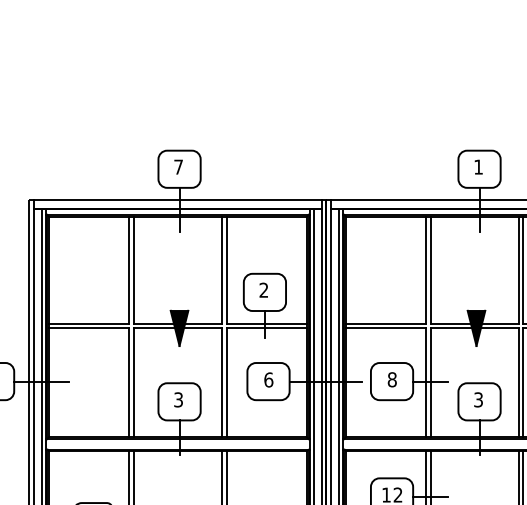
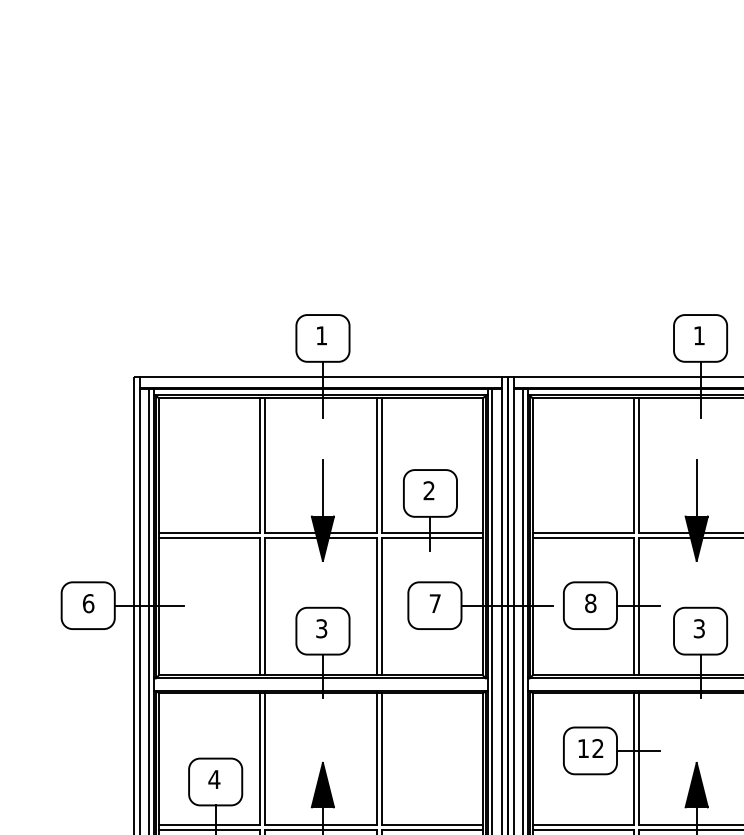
text: (178, 166) -> (321, 335), 7 -> 1
line: (179, 288) -> (322, 488), added
line: (476, 288) -> (696, 488), added
text: (268, 379) -> (435, 603), 6 -> 7

